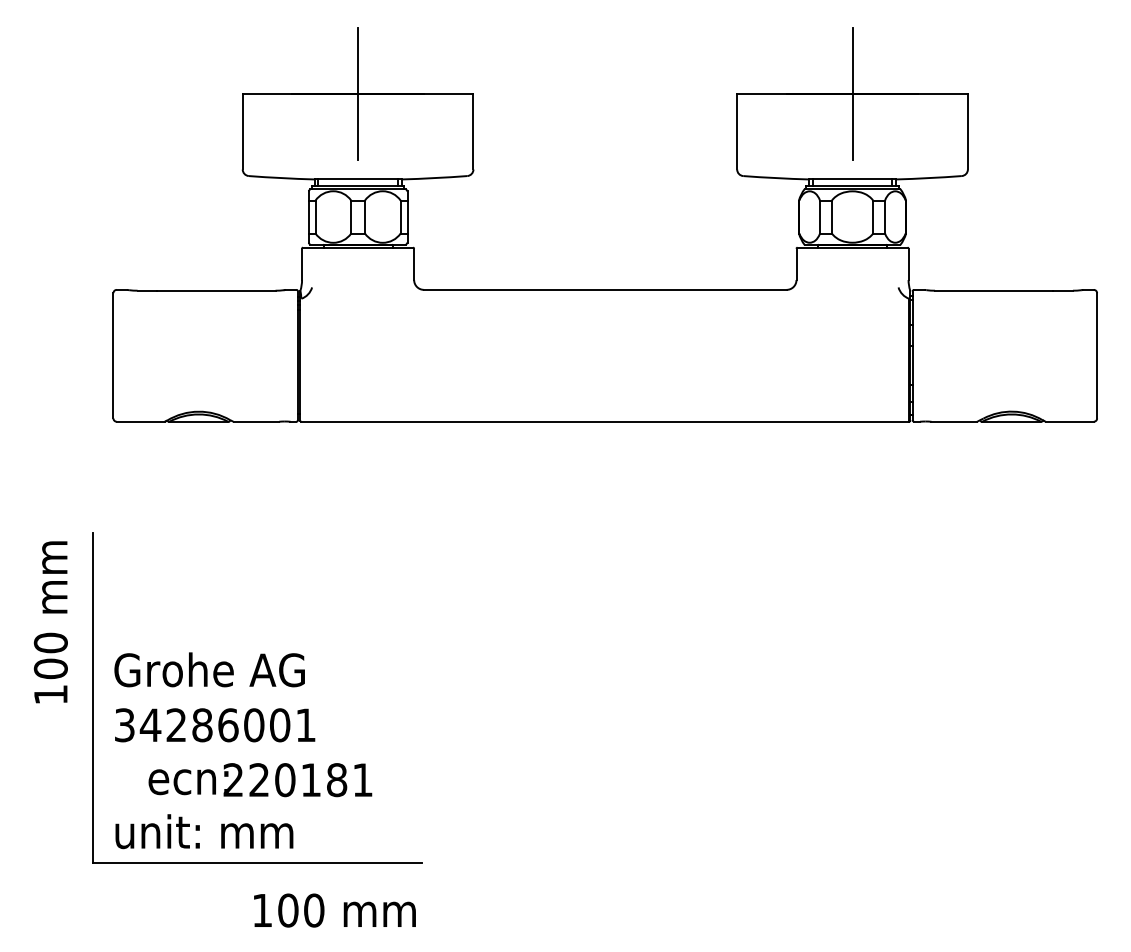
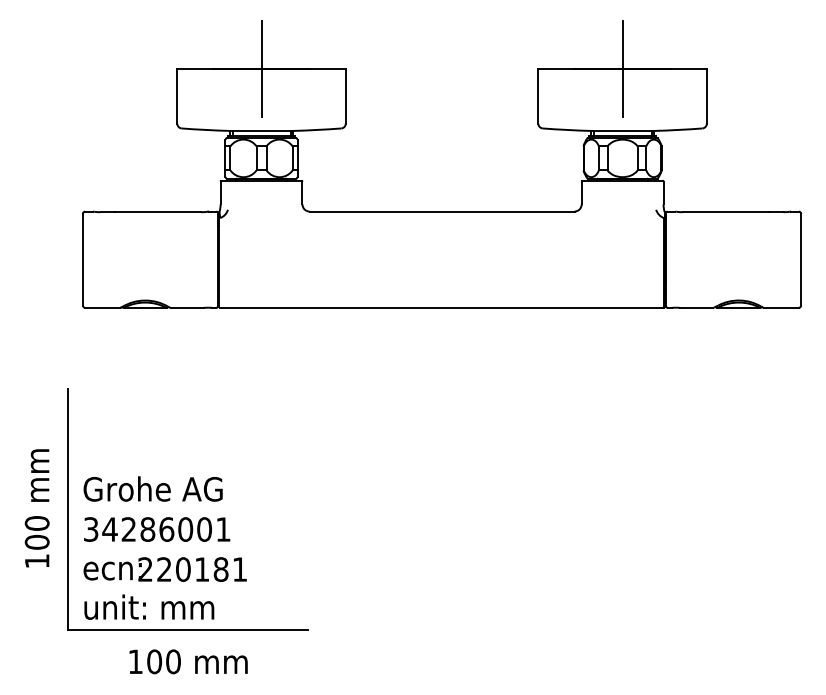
text: (49, 622) -> (36, 508), moved
text: (259, 780) -> (164, 569), moved
text: (334, 910) -> (188, 661), moved

